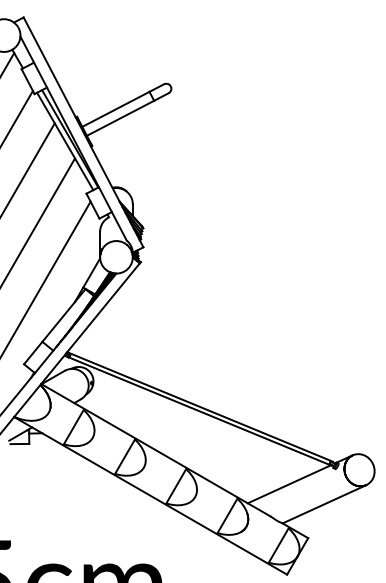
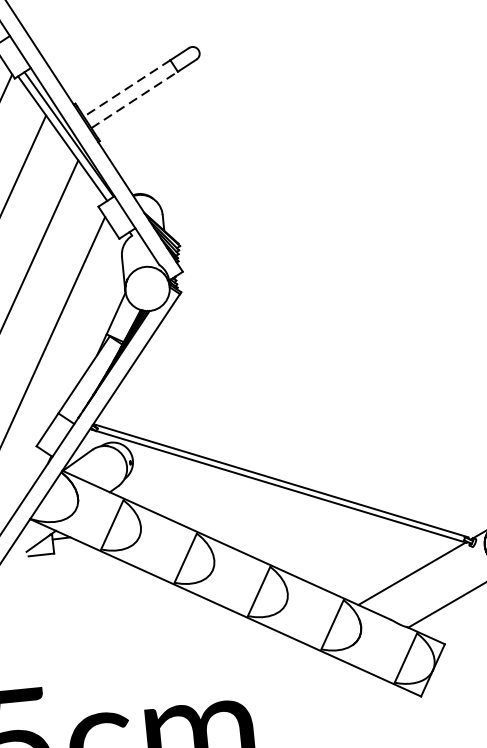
line: (115, 109) -> (126, 88), solid -> dashed
line: (120, 118) -> (134, 100), solid -> dashed

